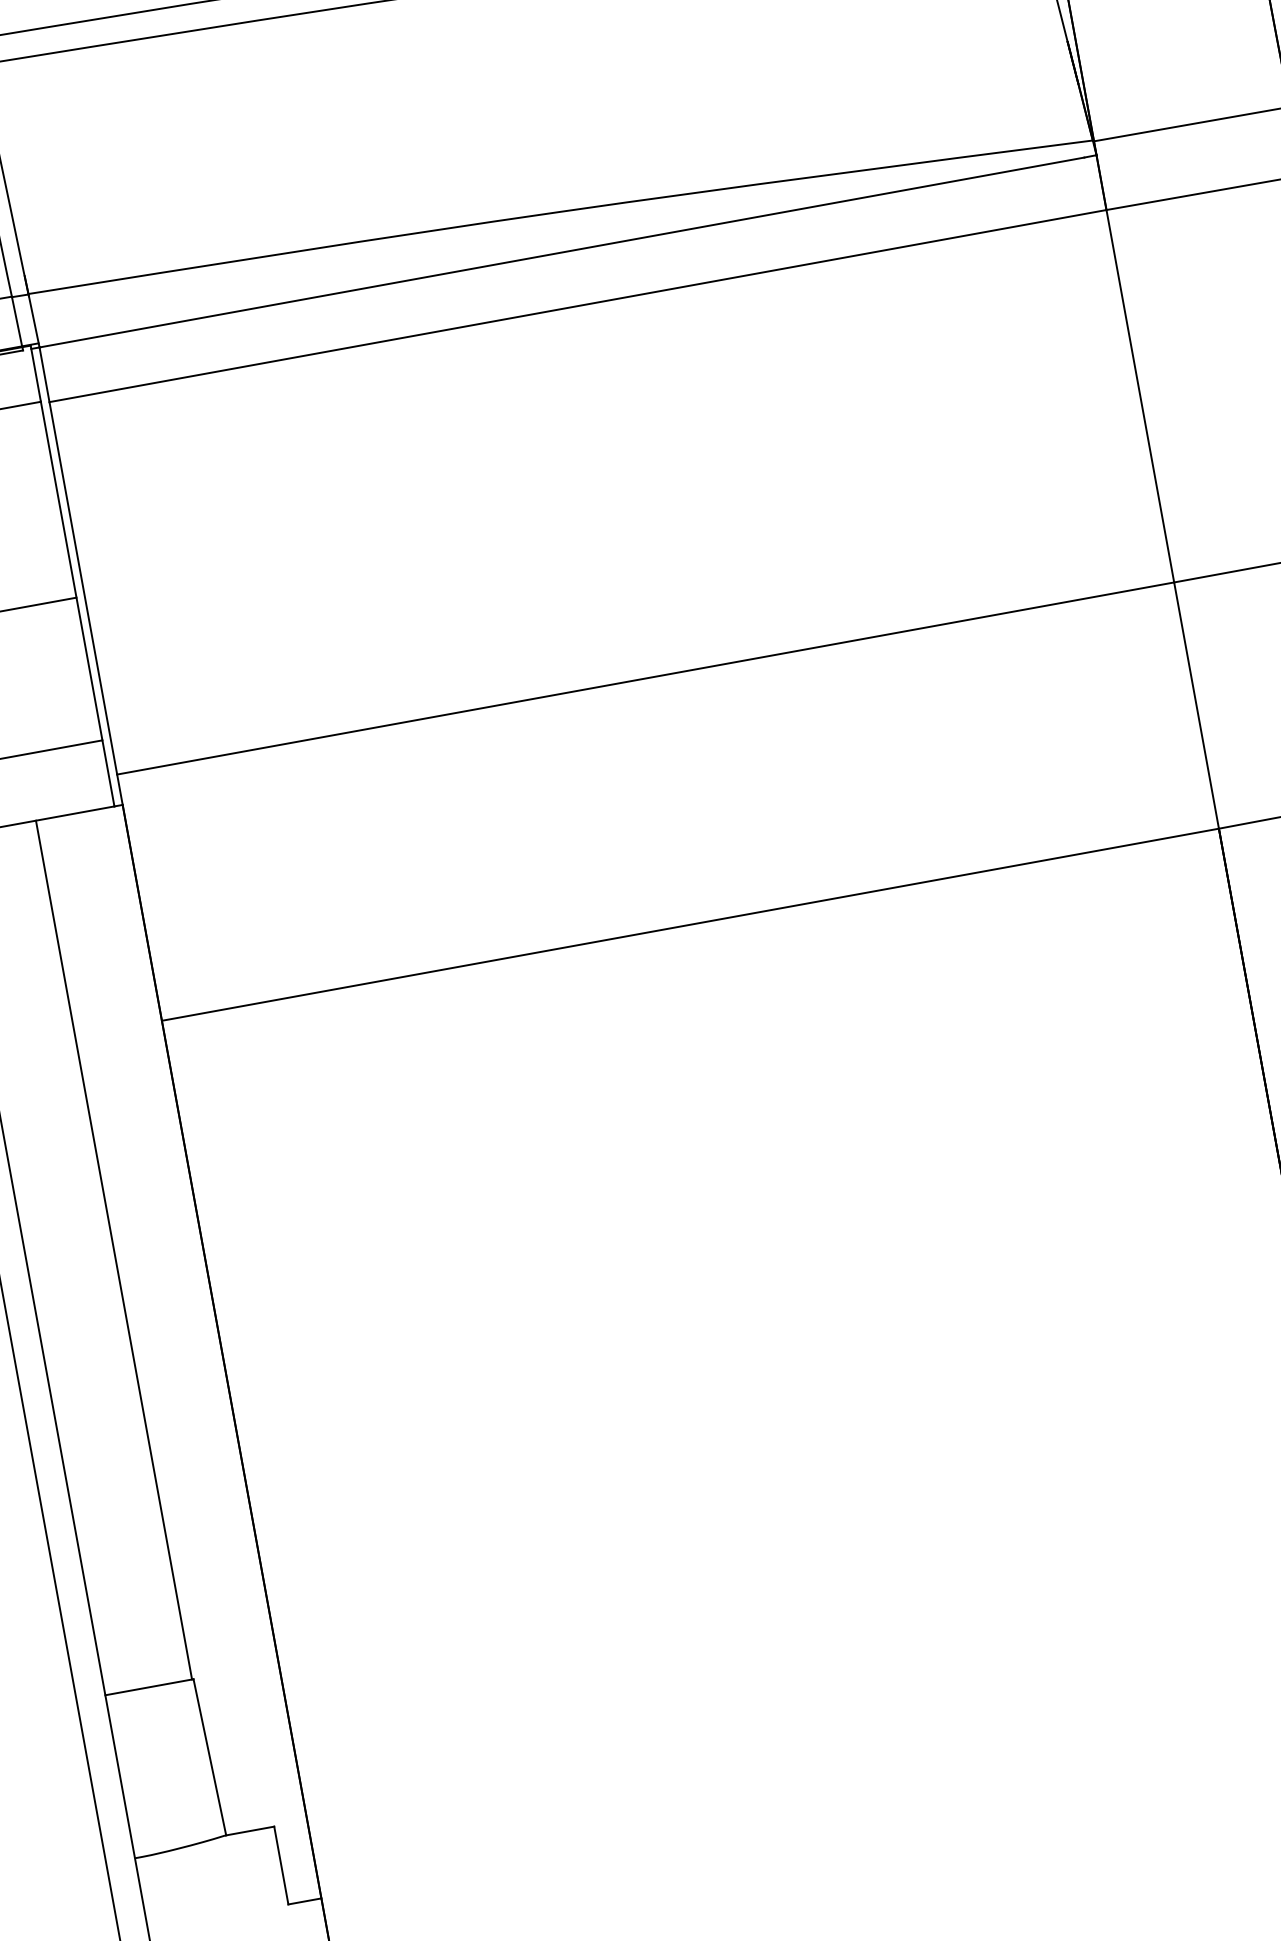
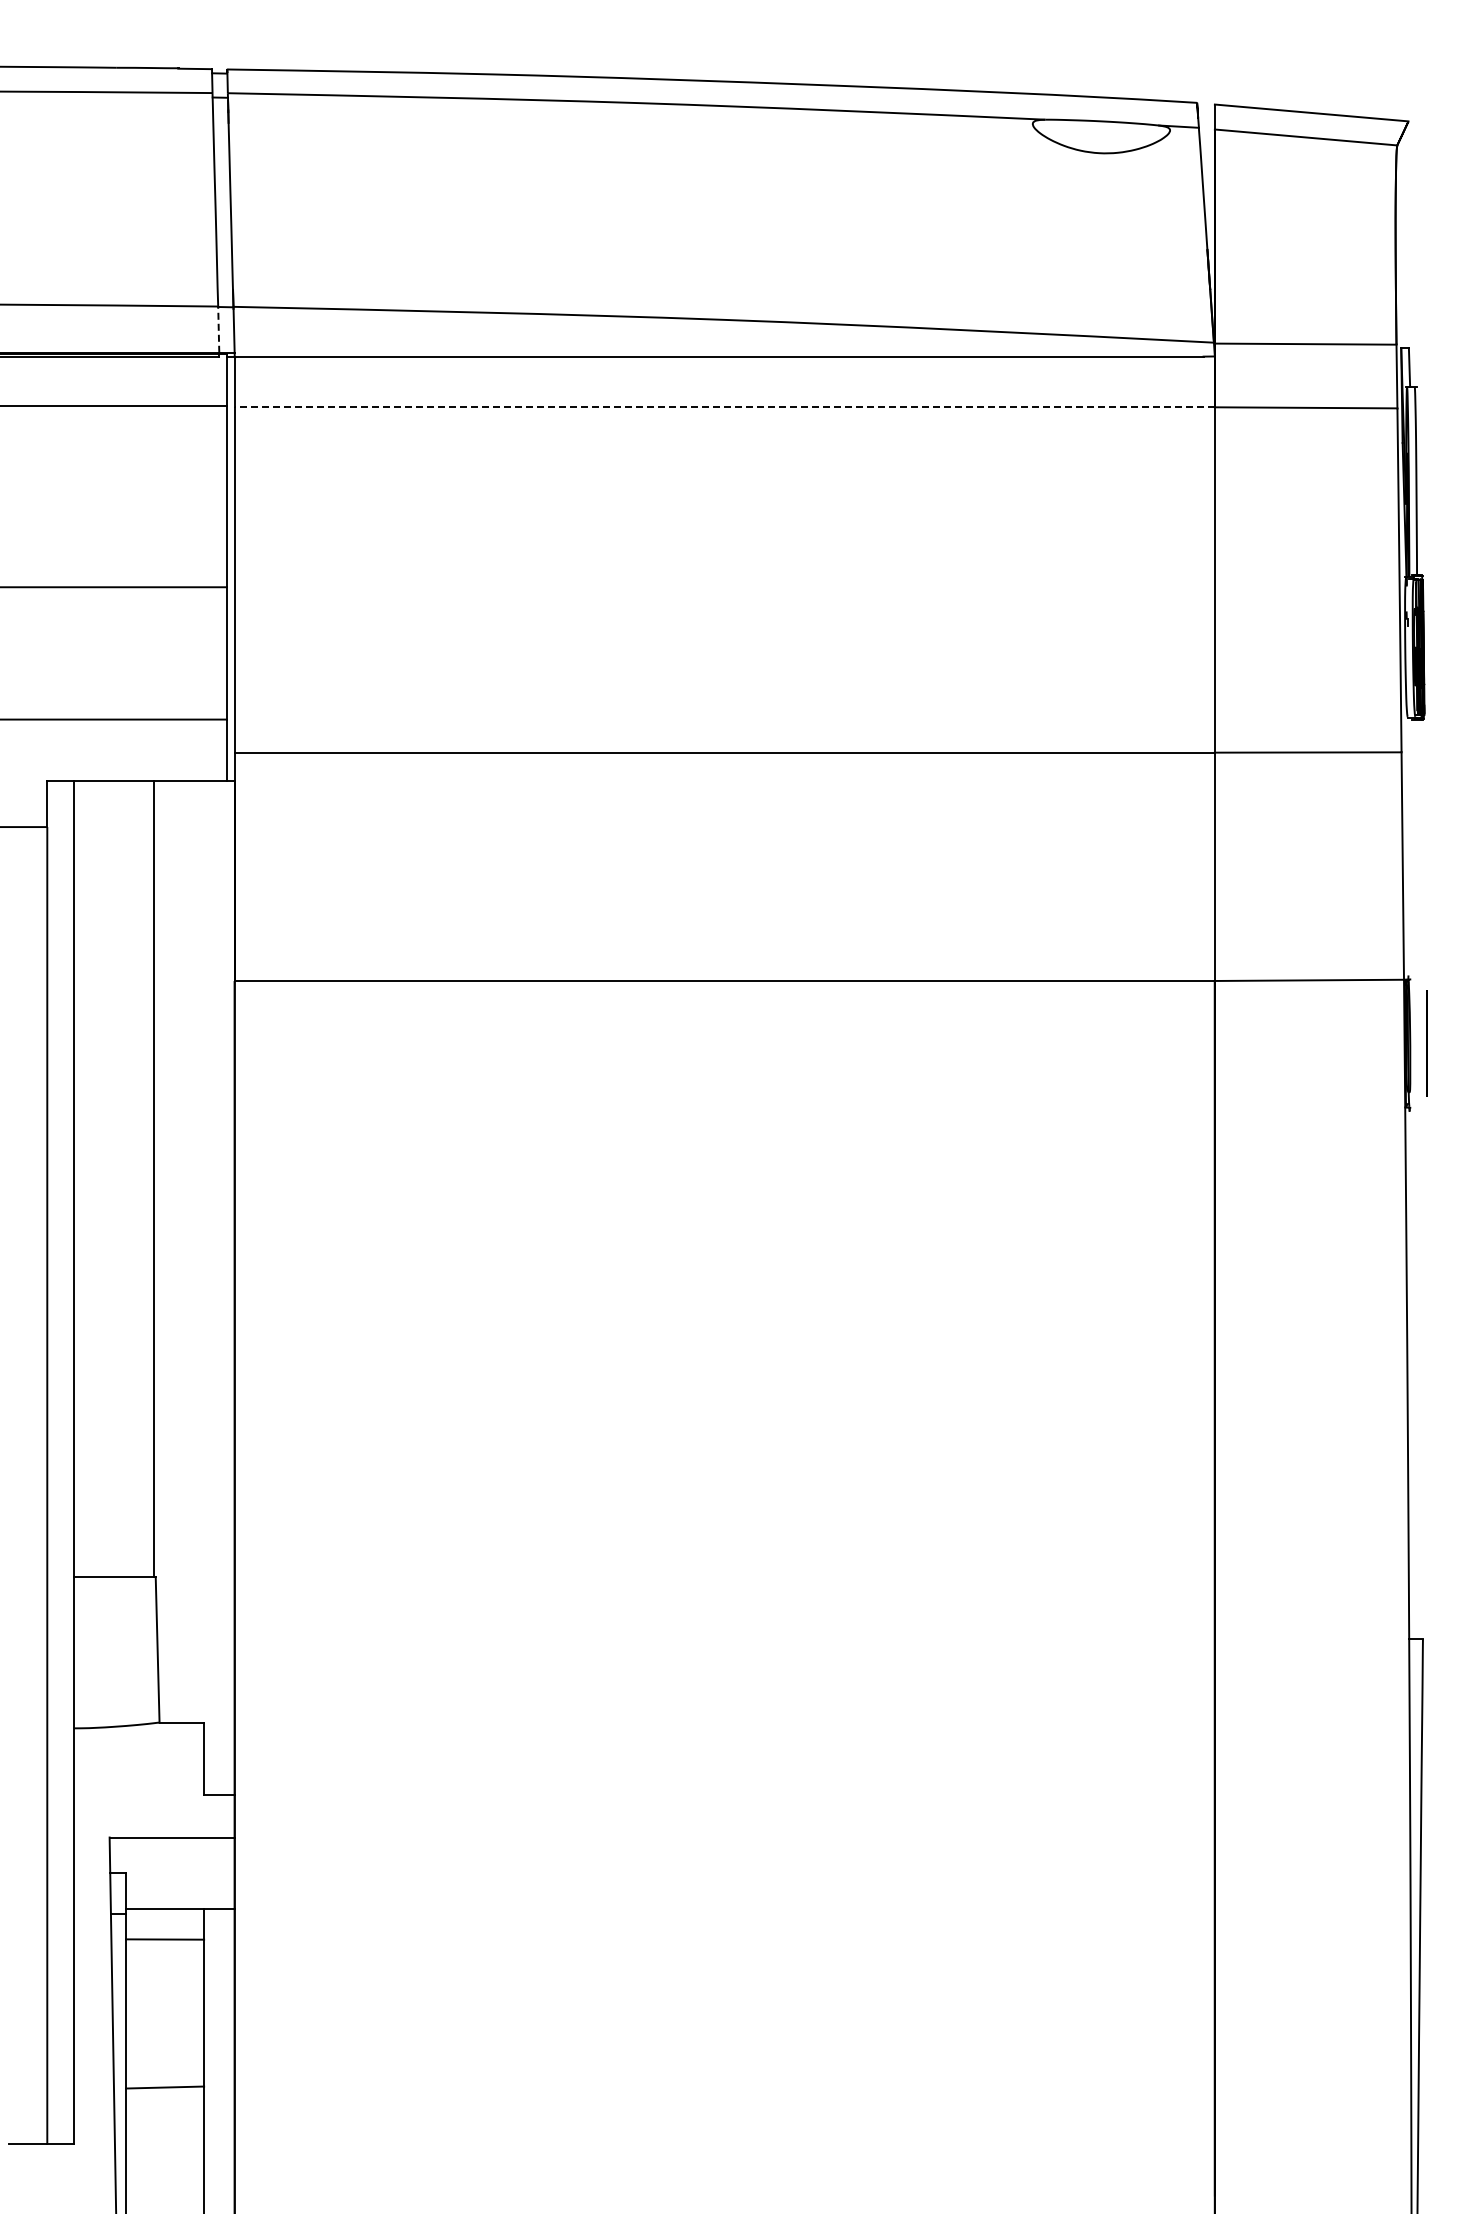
line: (577, 306) -> (724, 407), solid -> dashed
line: (16, 321) -> (218, 329), solid -> dashed

